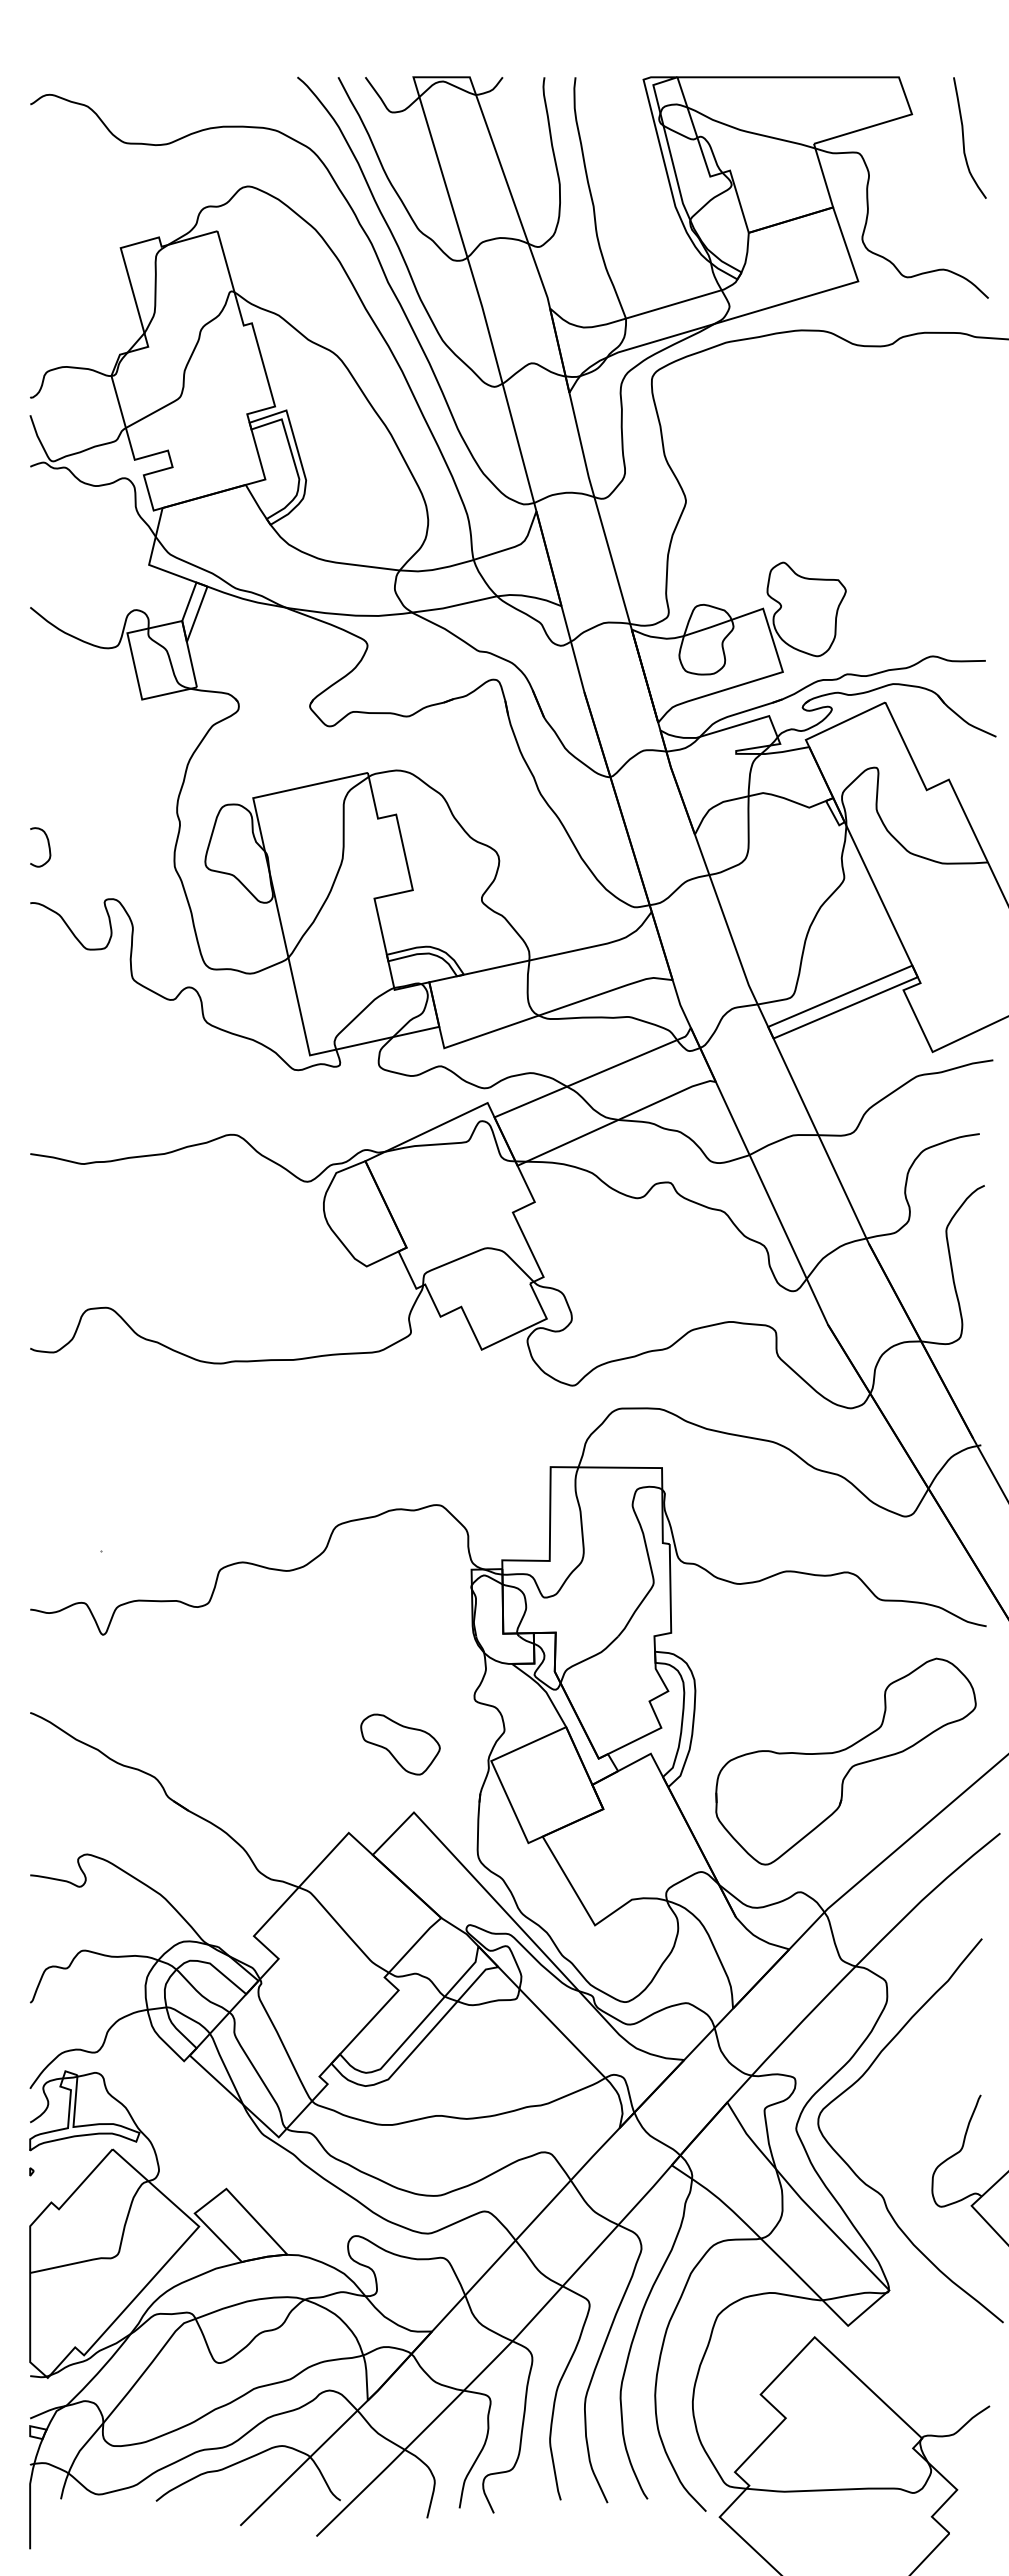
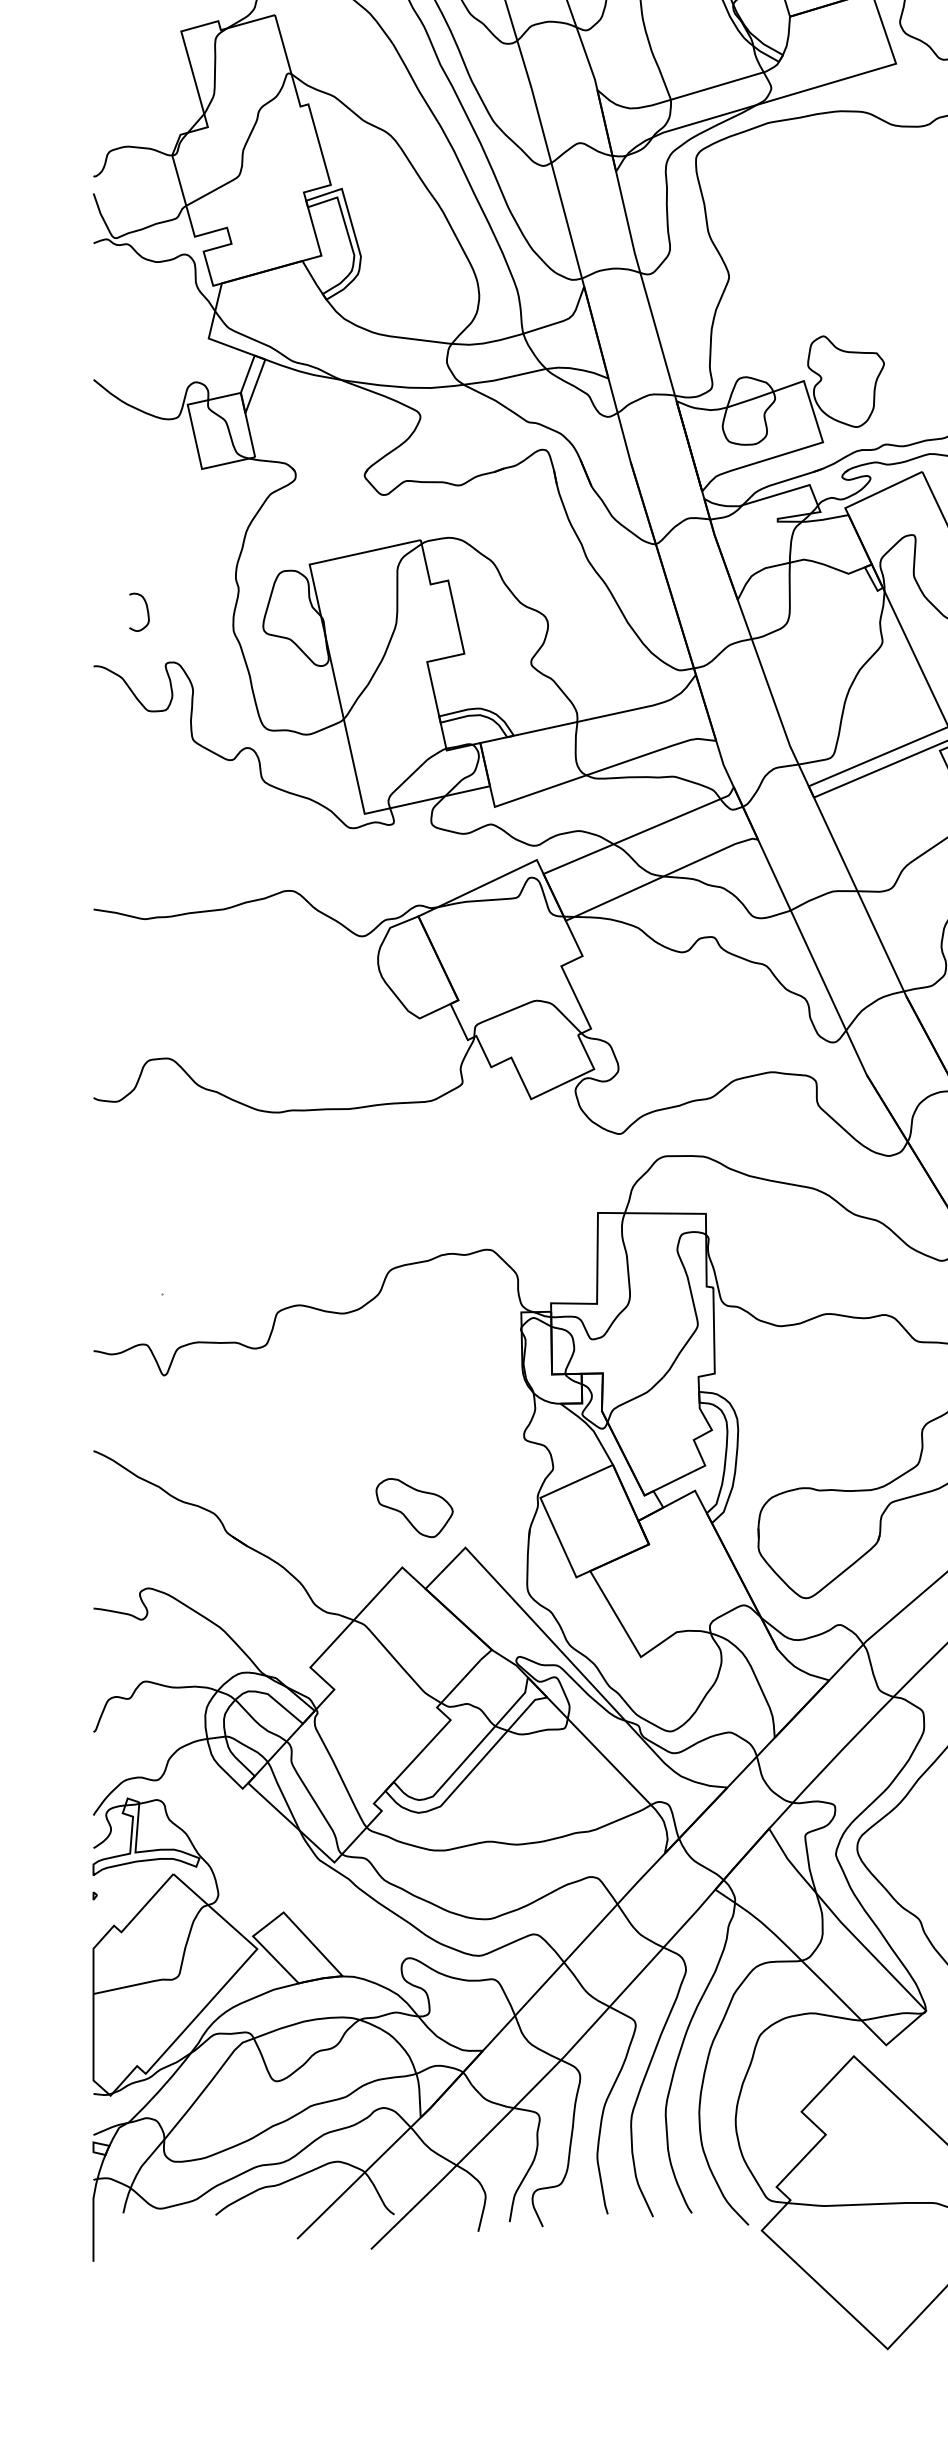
curve: (48, 847) -> (147, 612), moved
part: (400, 1744) -> (414, 1507), moved

